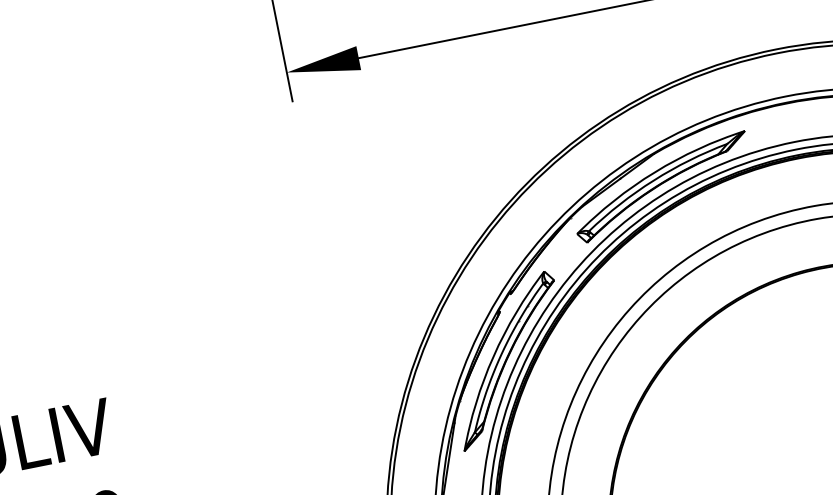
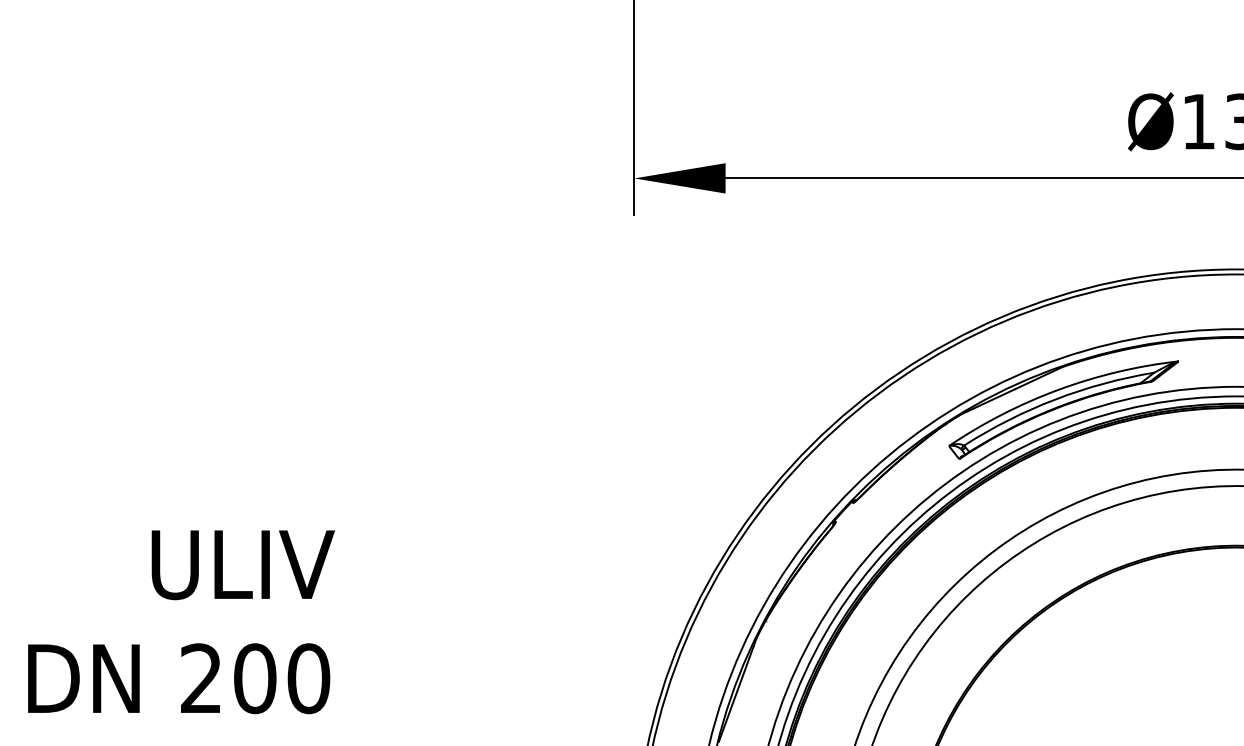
part: (508, 360) -> (834, 583), removed

